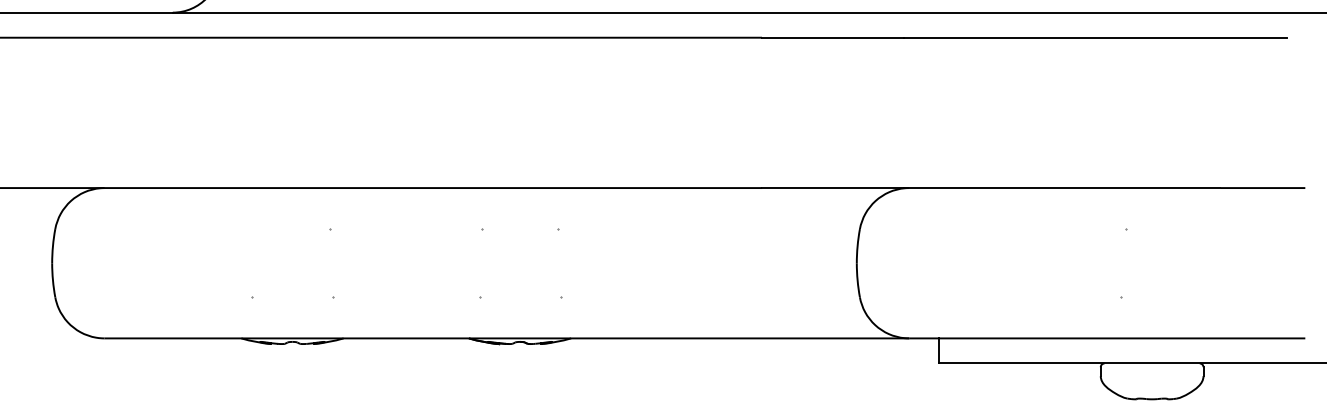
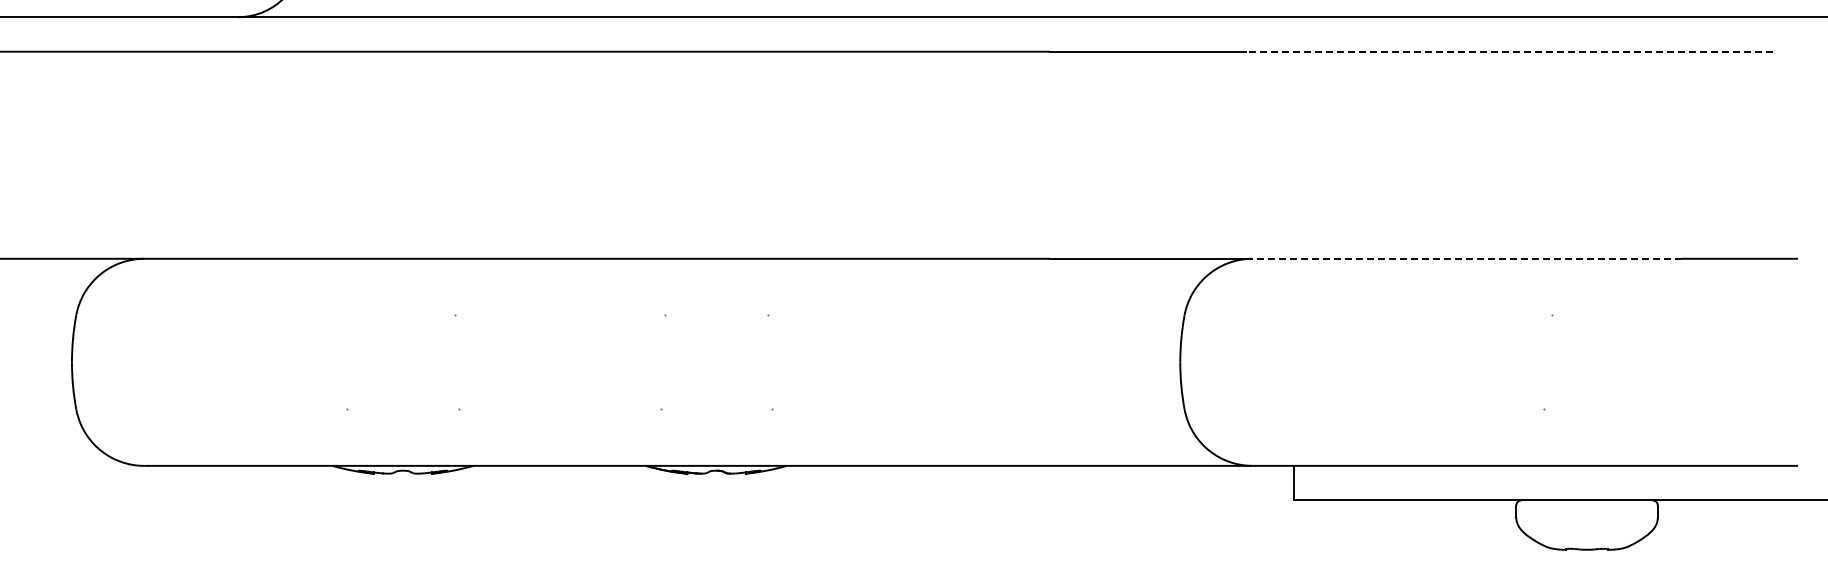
line: (1095, 37) -> (1509, 51), solid -> dashed
line: (1062, 187) -> (1463, 258), solid -> dashed

